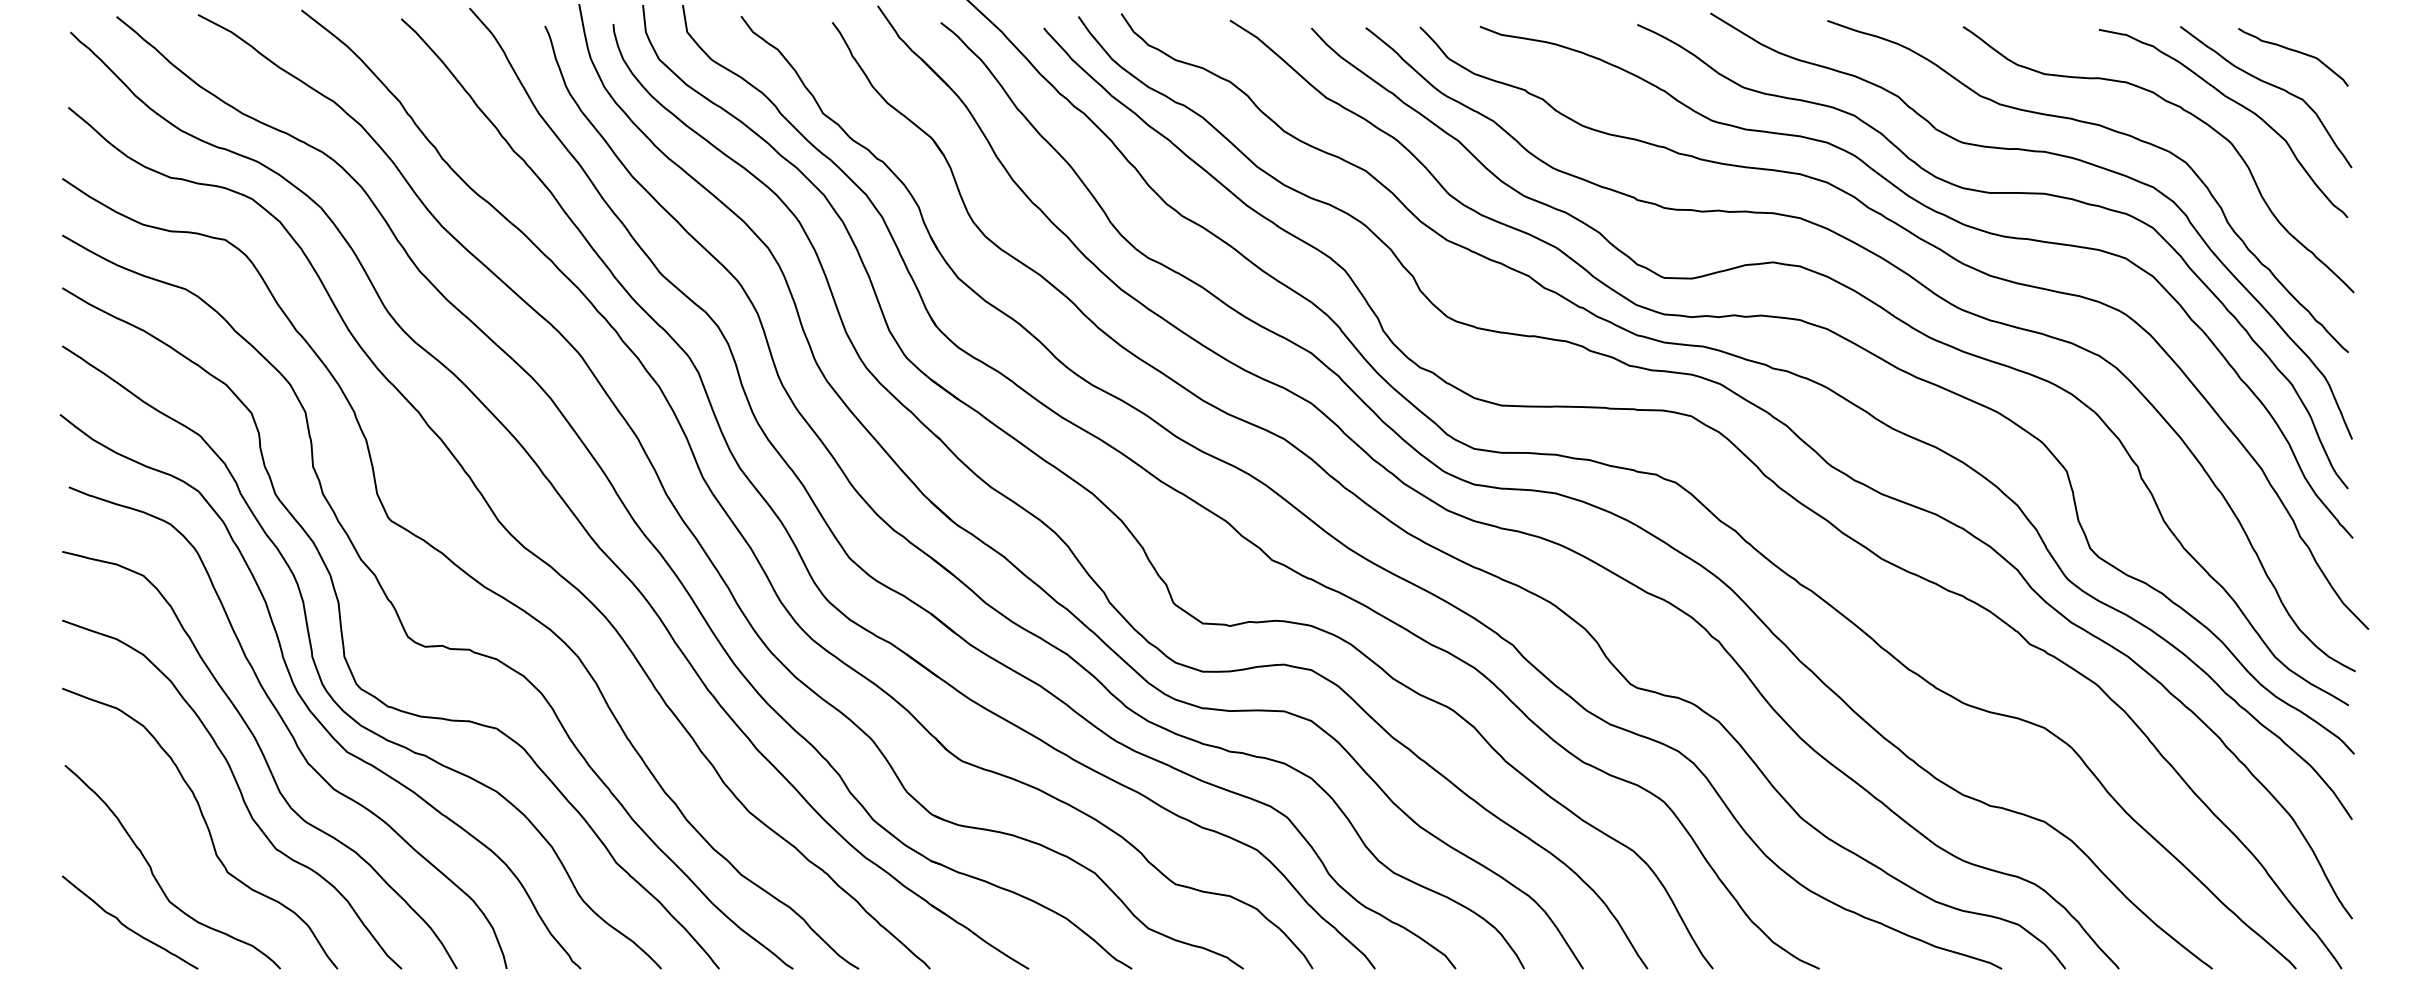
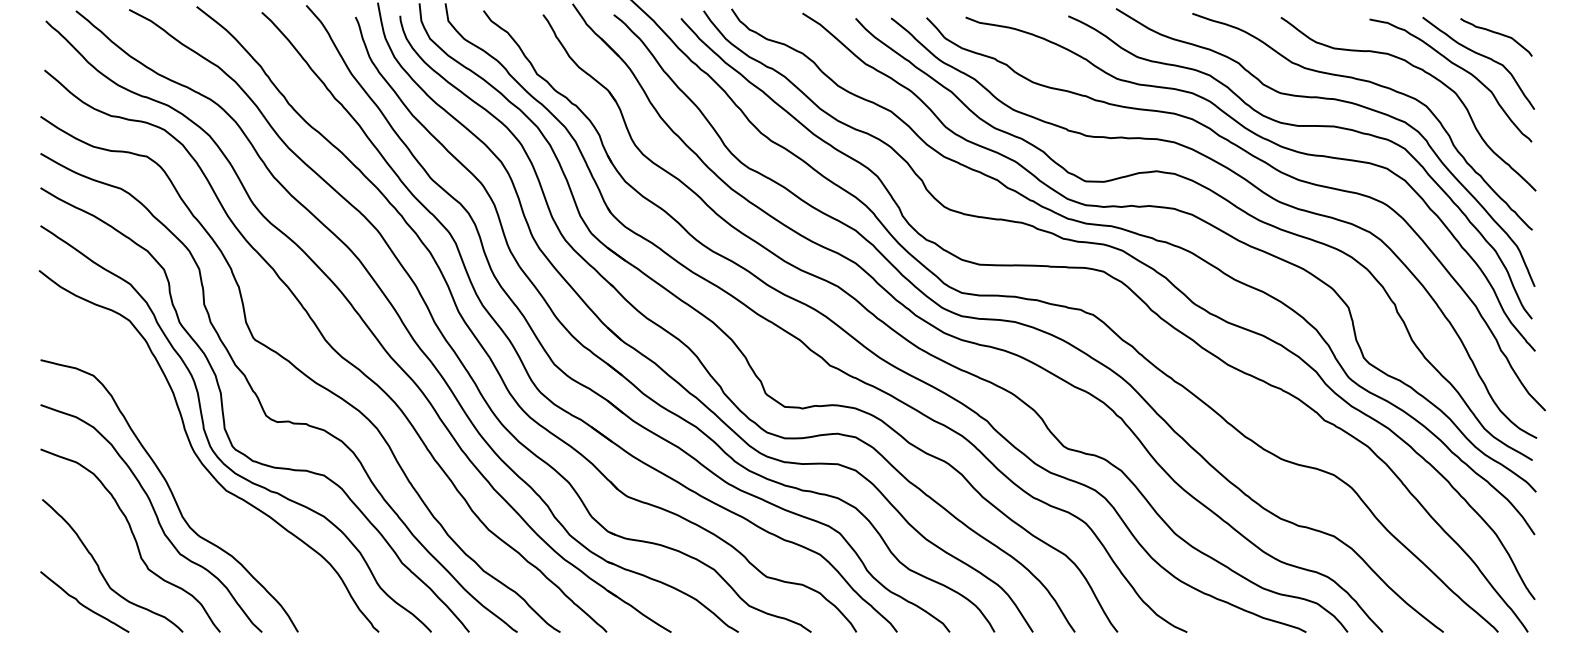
curve: (287, 727) -> (187, 474), removed

